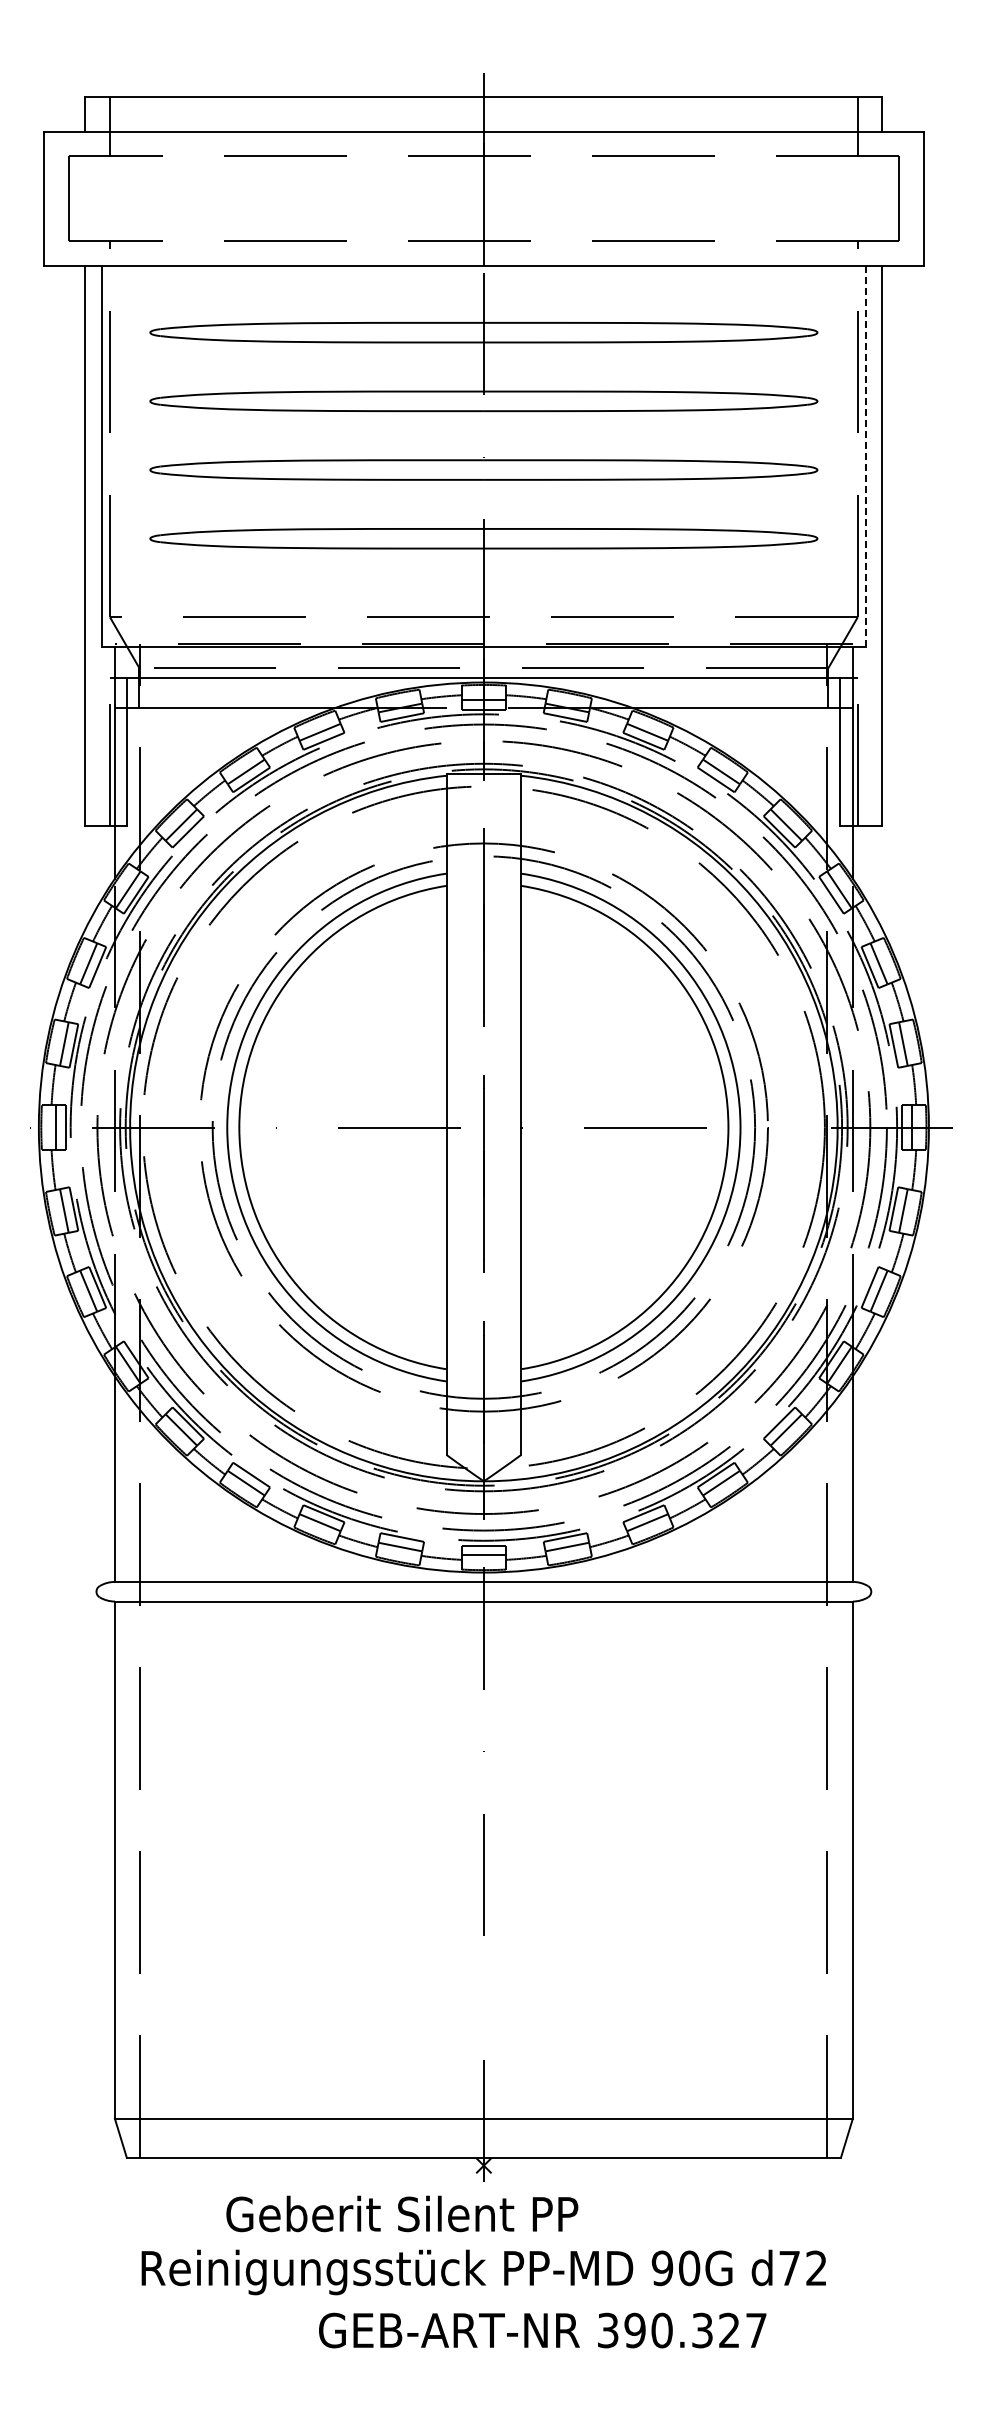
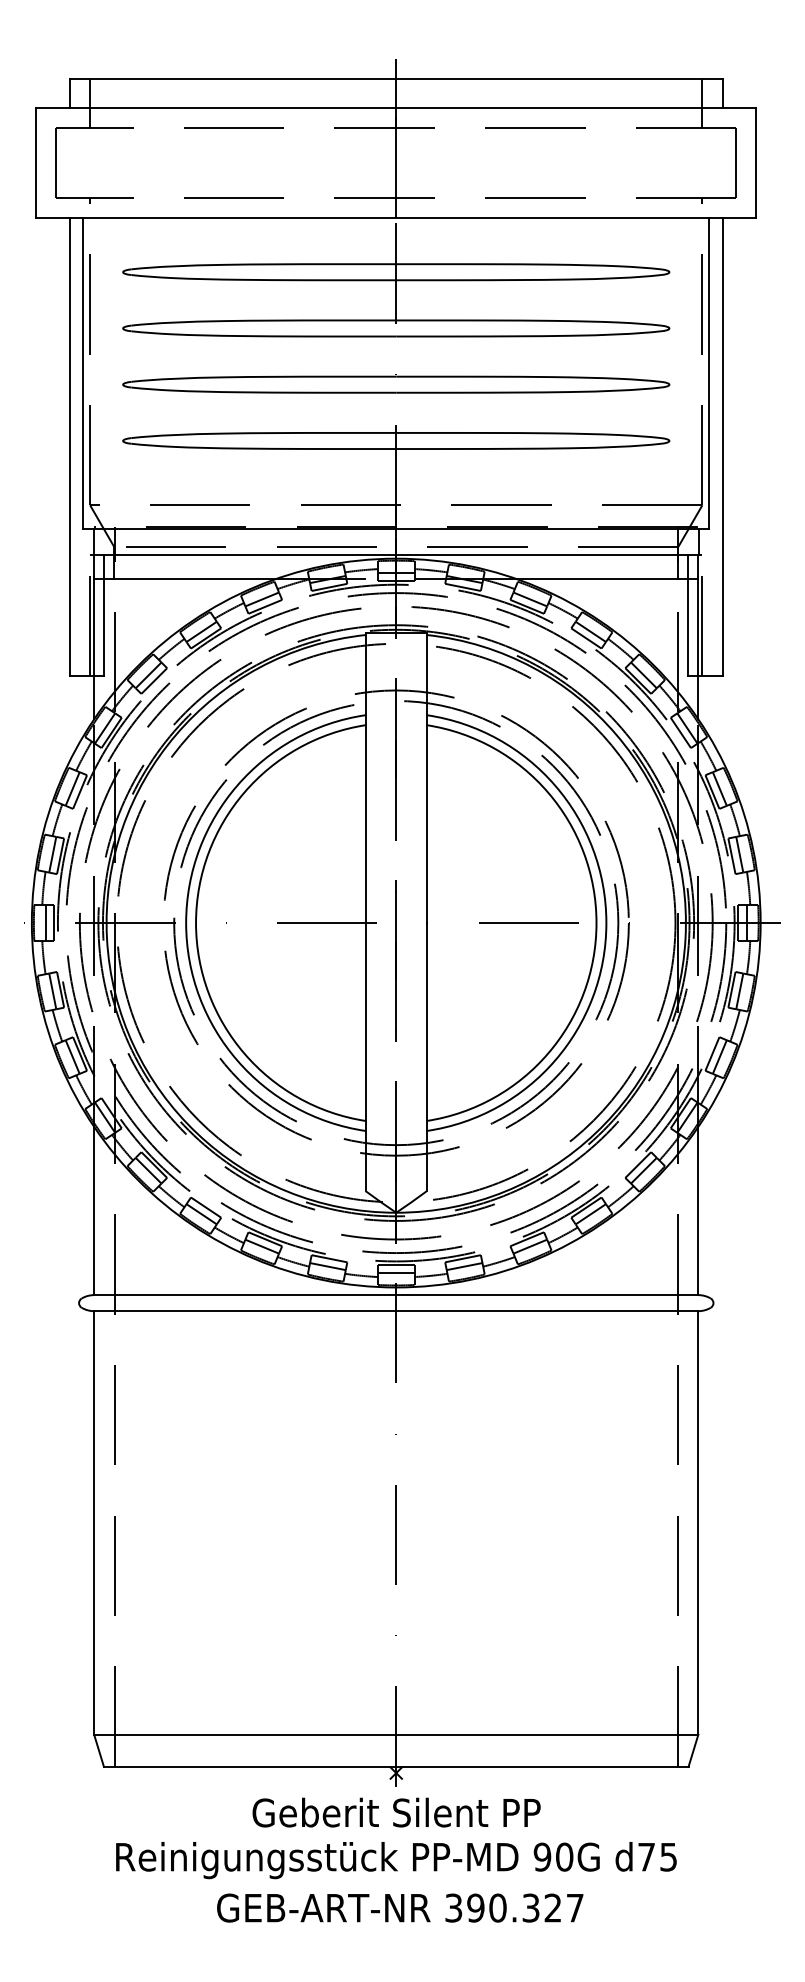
line: (866, 455) -> (709, 372), dashed -> solid
text: (402, 2213) -> (396, 1812), moved
text: (816, 2268) -> (668, 1857), d72 -> d75
text: (542, 2330) -> (400, 1908), moved

